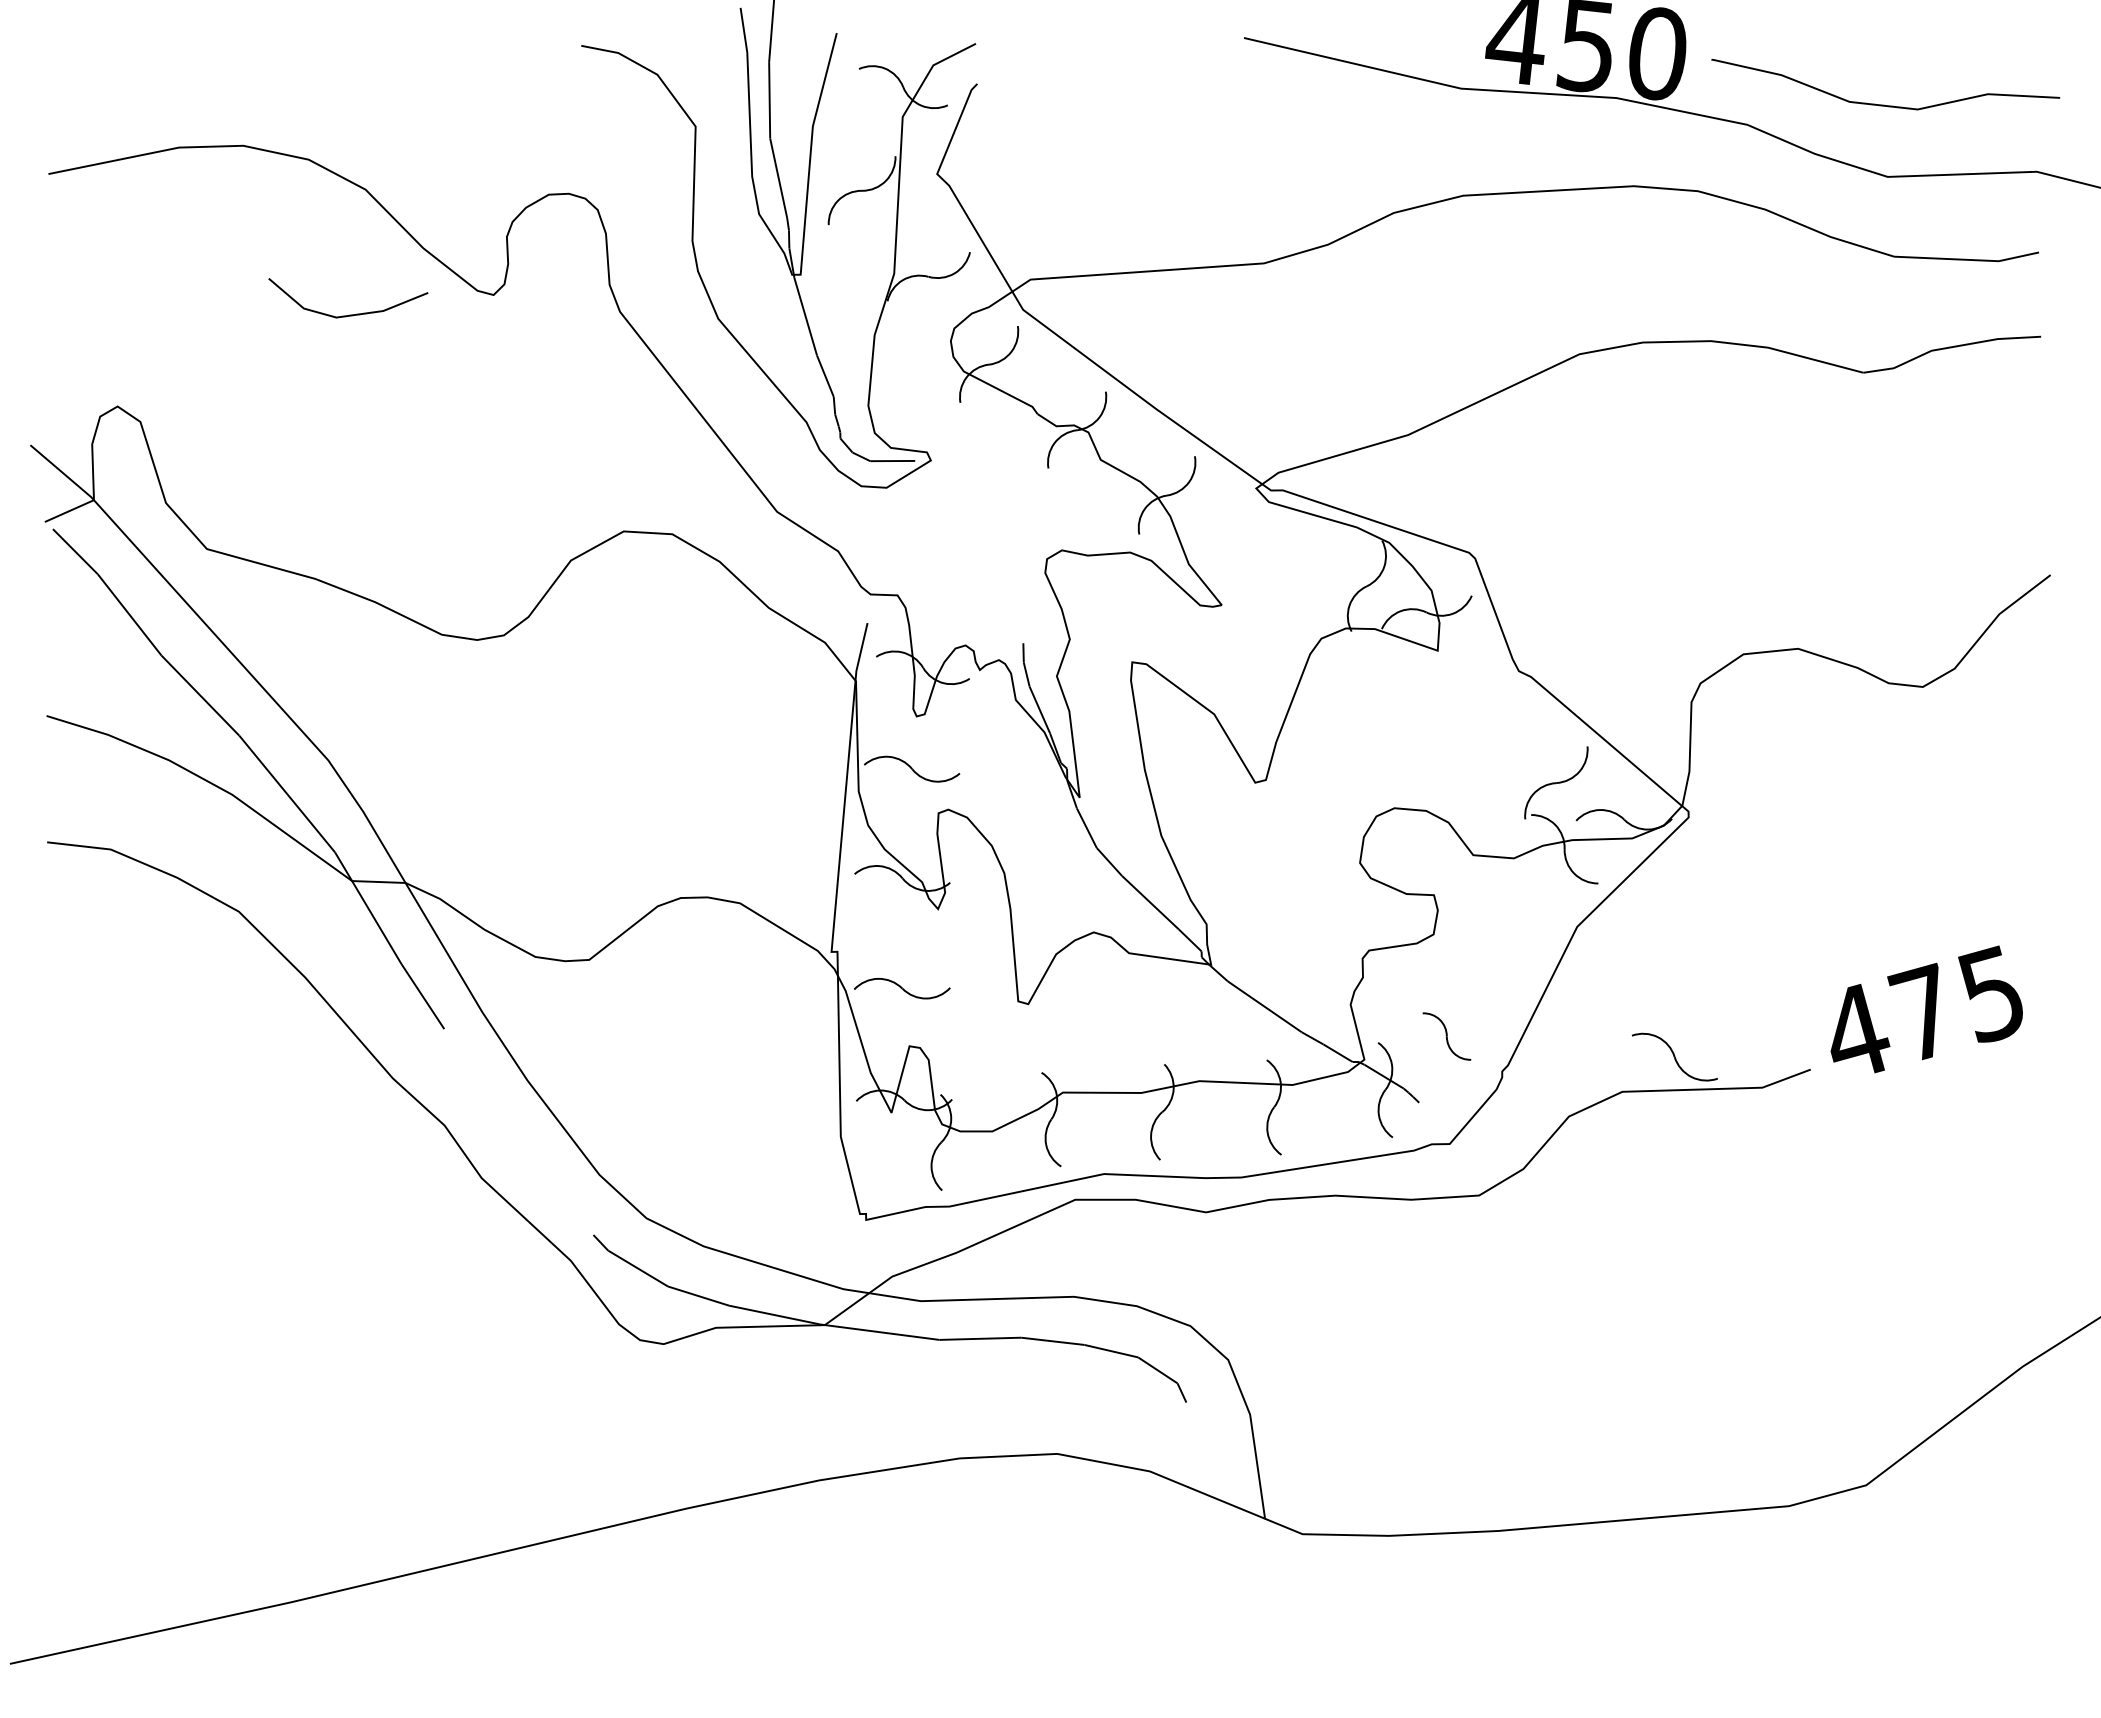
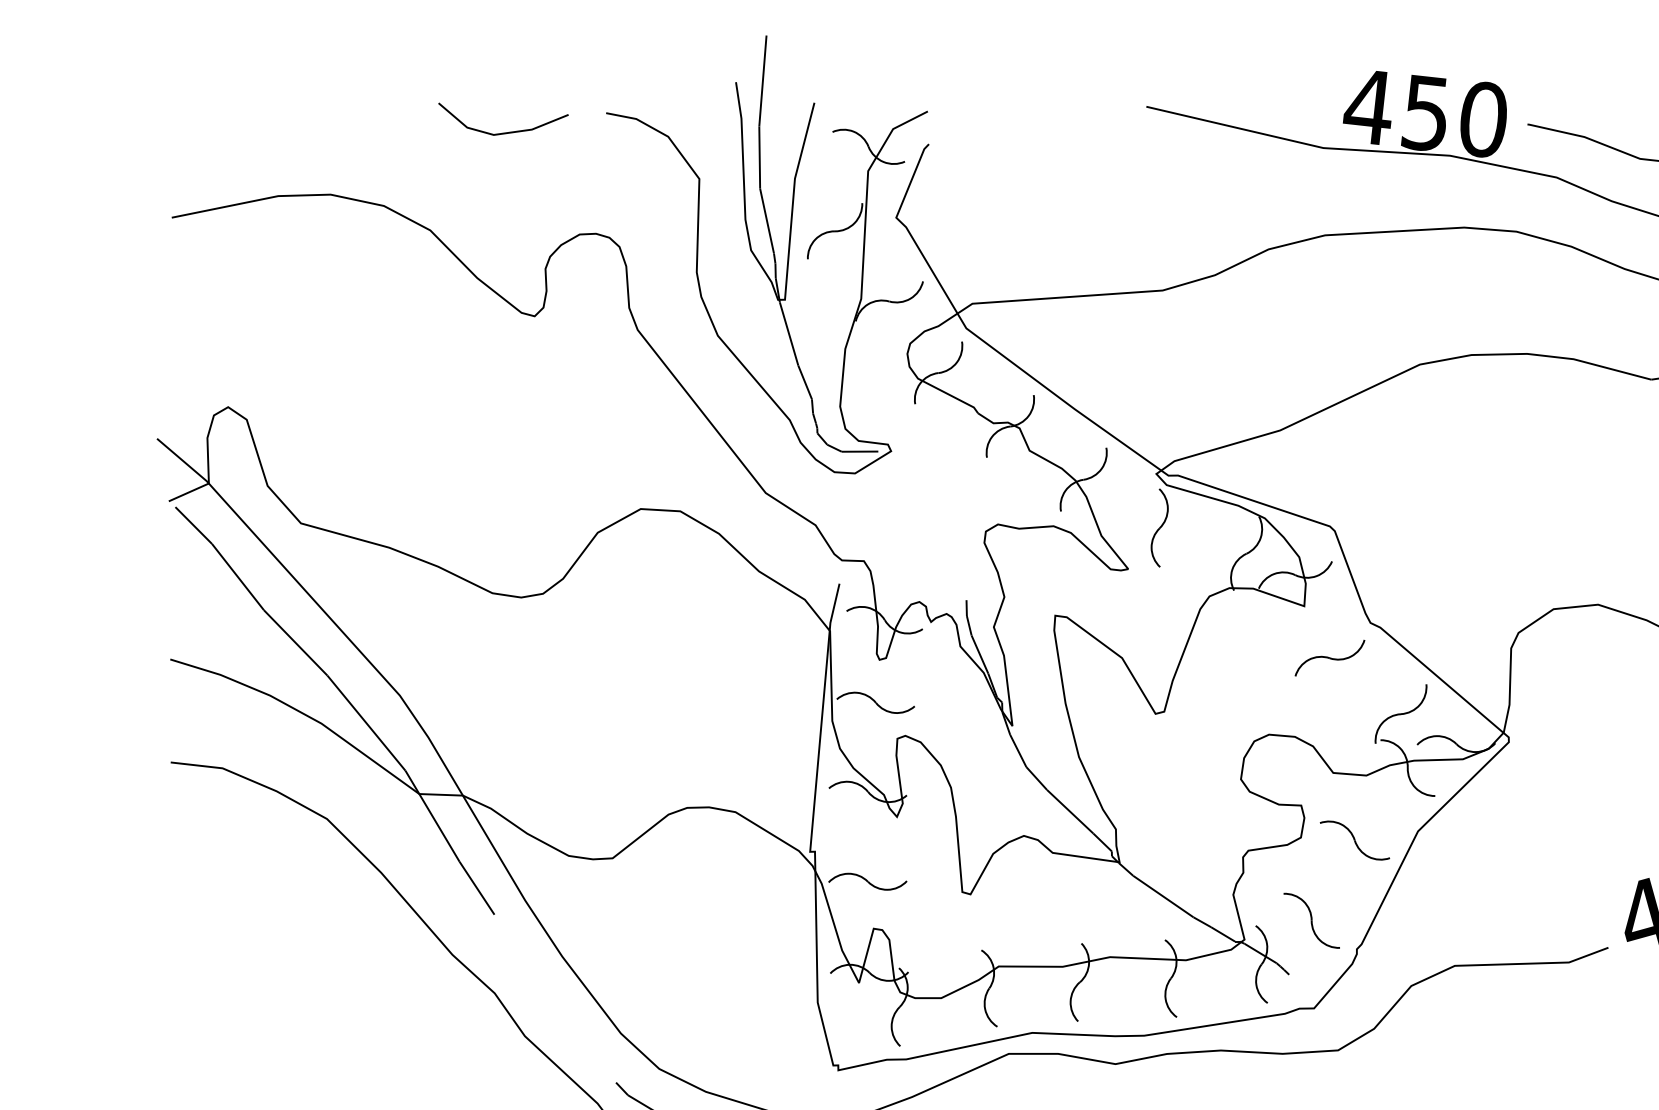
line: (349, 314) -> (504, 132), moved
part: (1260, 554) -> (1159, 527), added
part: (1469, 714) -> (1330, 658), added
part: (1446, 1036) -> (1311, 920), size x1.43
part: (1674, 1056) -> (1354, 840), moved

